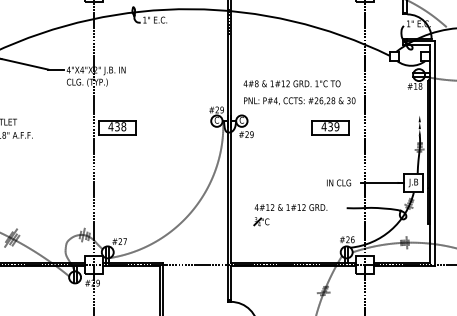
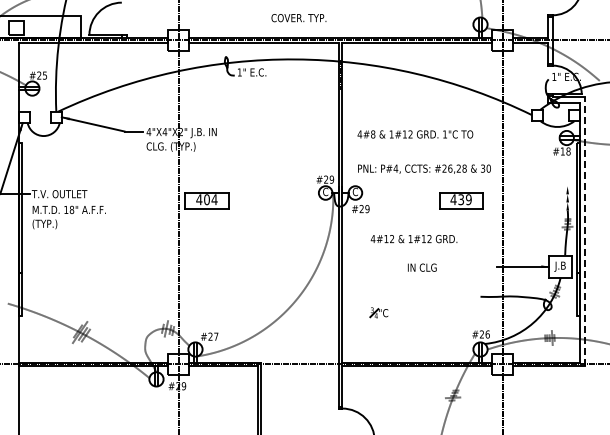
text: (292, 83) -> (415, 134), moved
text: (120, 126) -> (210, 199), 438 -> 404
line: (434, 153) -> (585, 231), solid -> dashed
text: (339, 182) -> (422, 267), moved
text: (290, 207) -> (413, 239), moved

